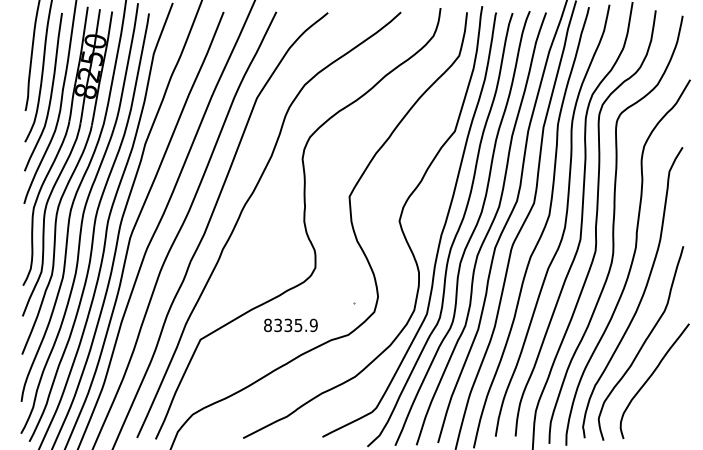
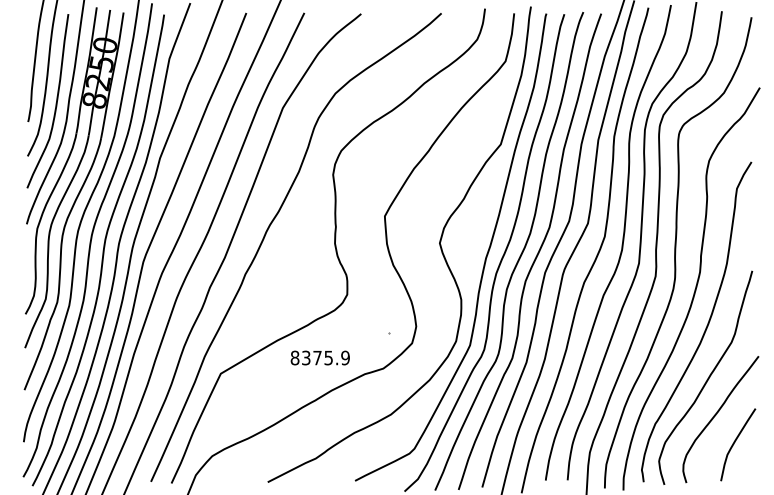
text: (288, 325) -> (317, 358), 8335.9 -> 8375.9
curve: (667, 403) -> (734, 443), added

